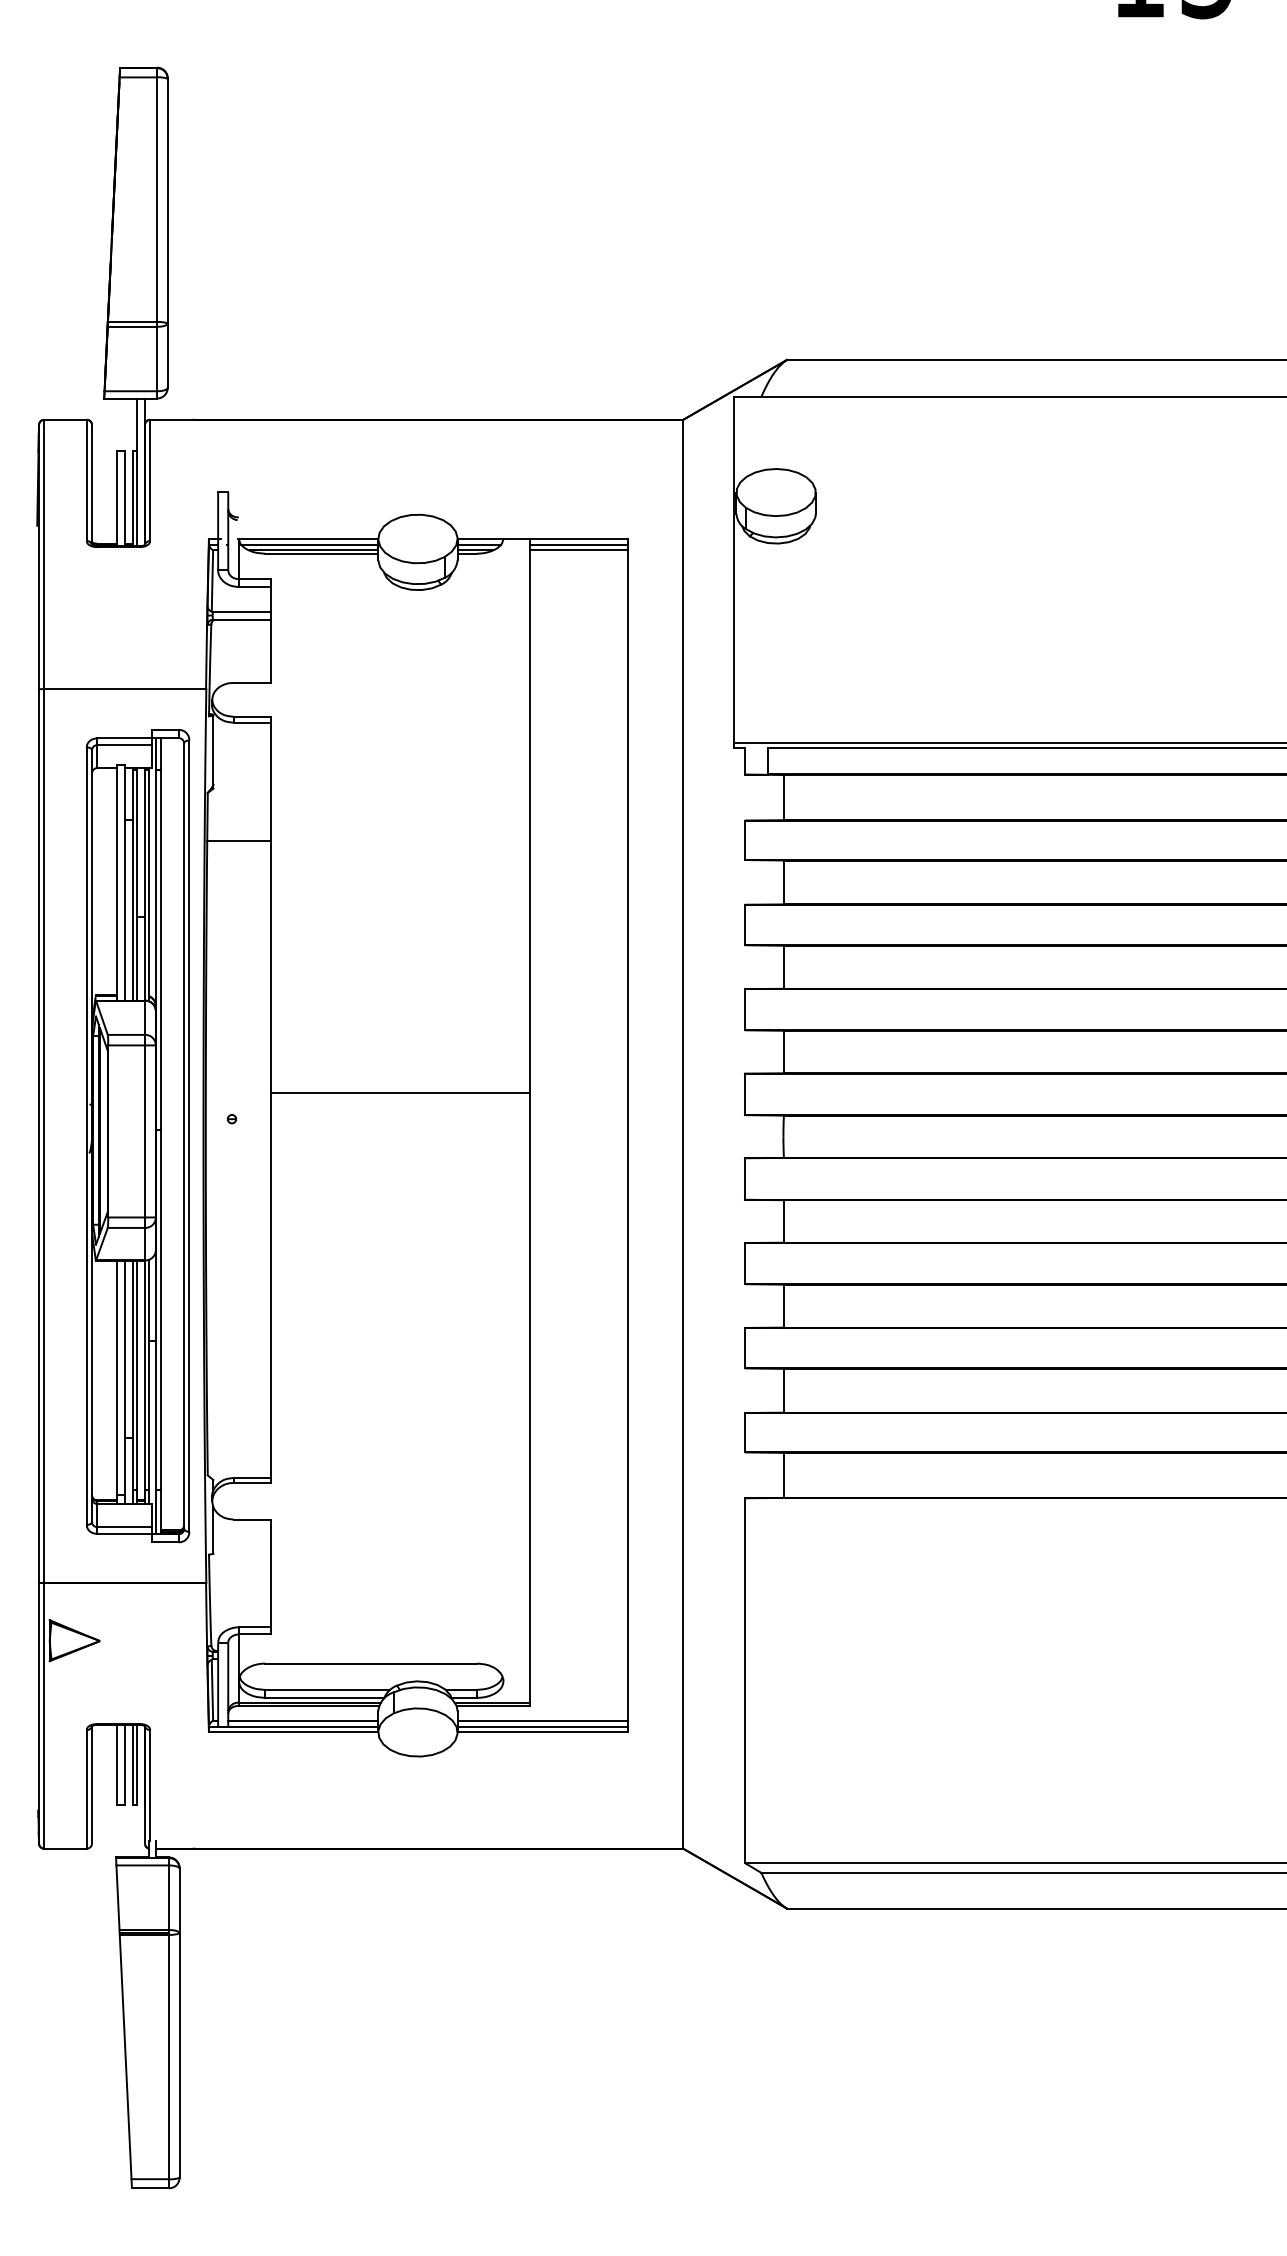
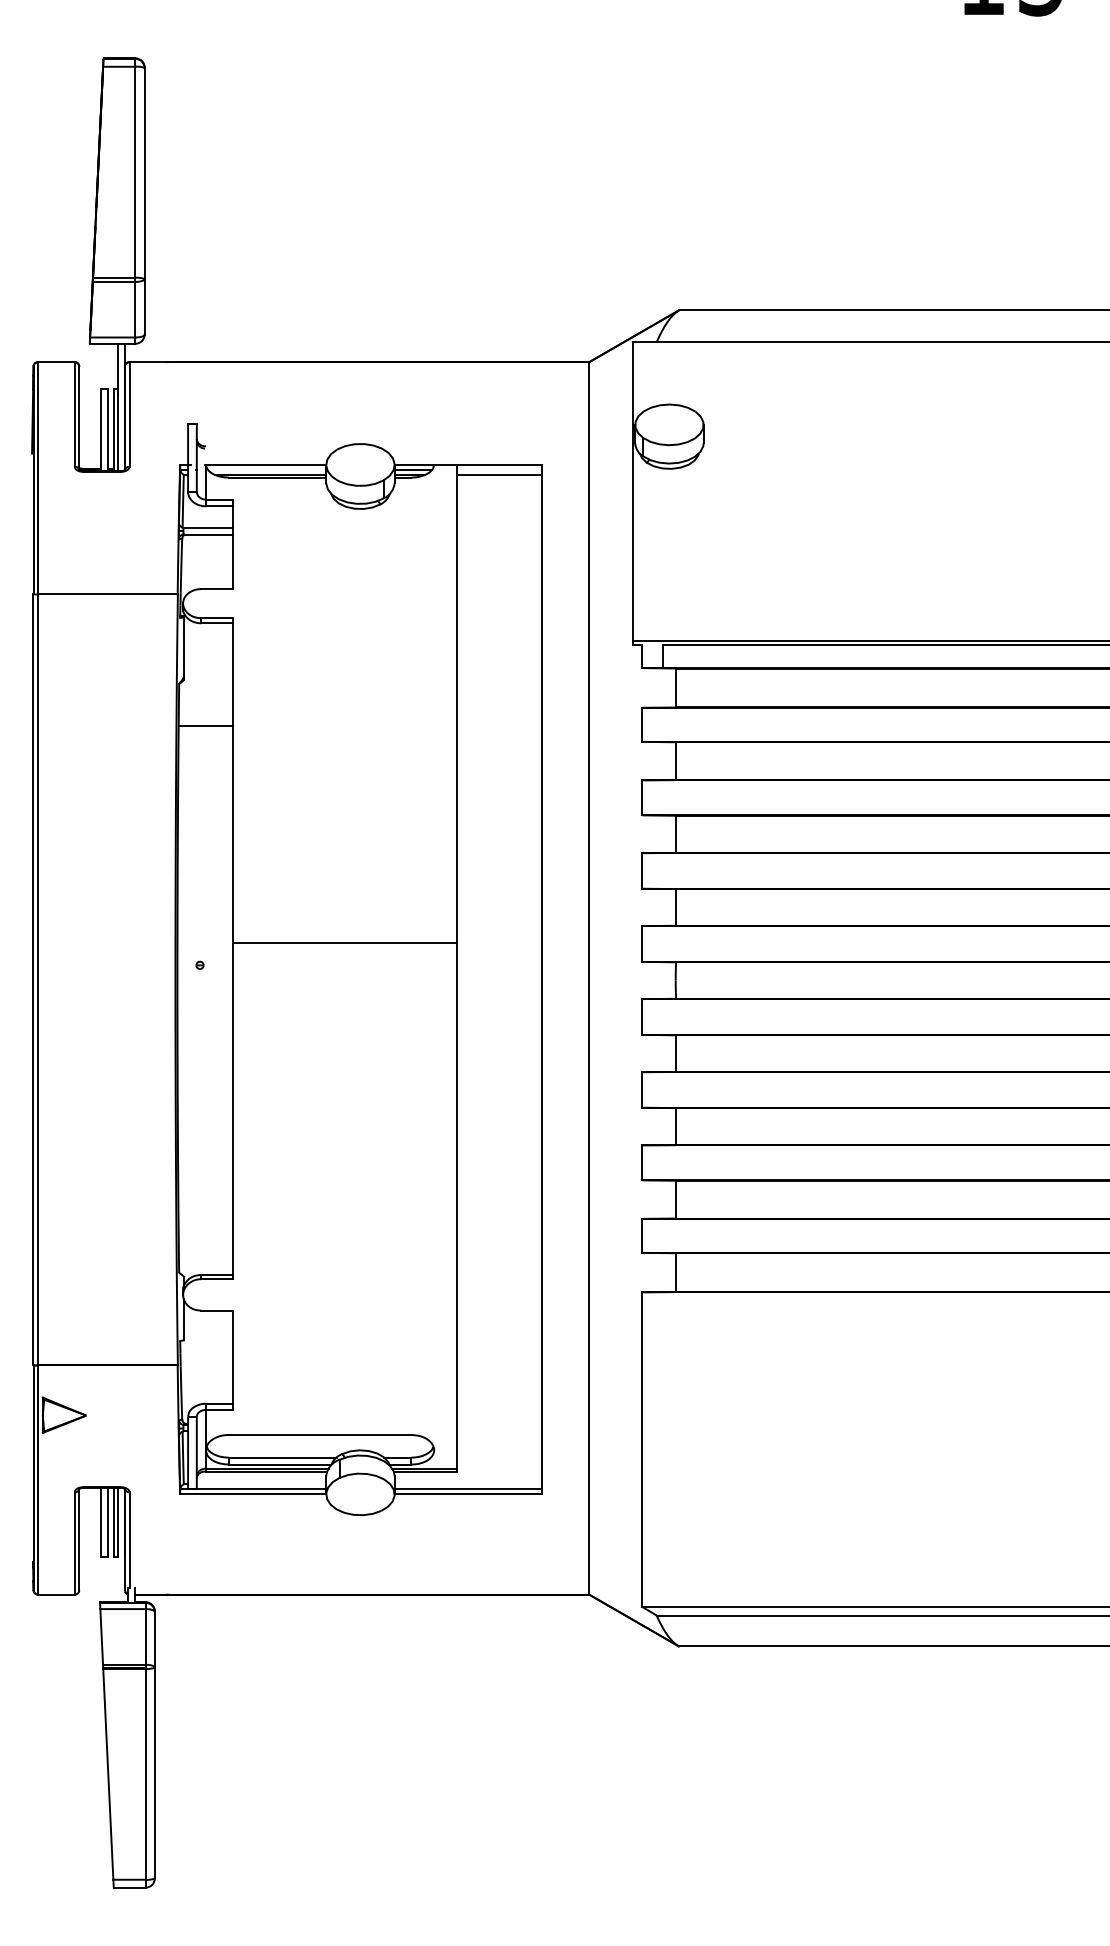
line: (309, 544) -> (266, 469), removed
line: (579, 544) -> (499, 469), removed
part: (138, 1135) -> (119, 979), removed
line: (303, 1720) -> (261, 1484), removed
line: (542, 1720) -> (467, 1484), removed

